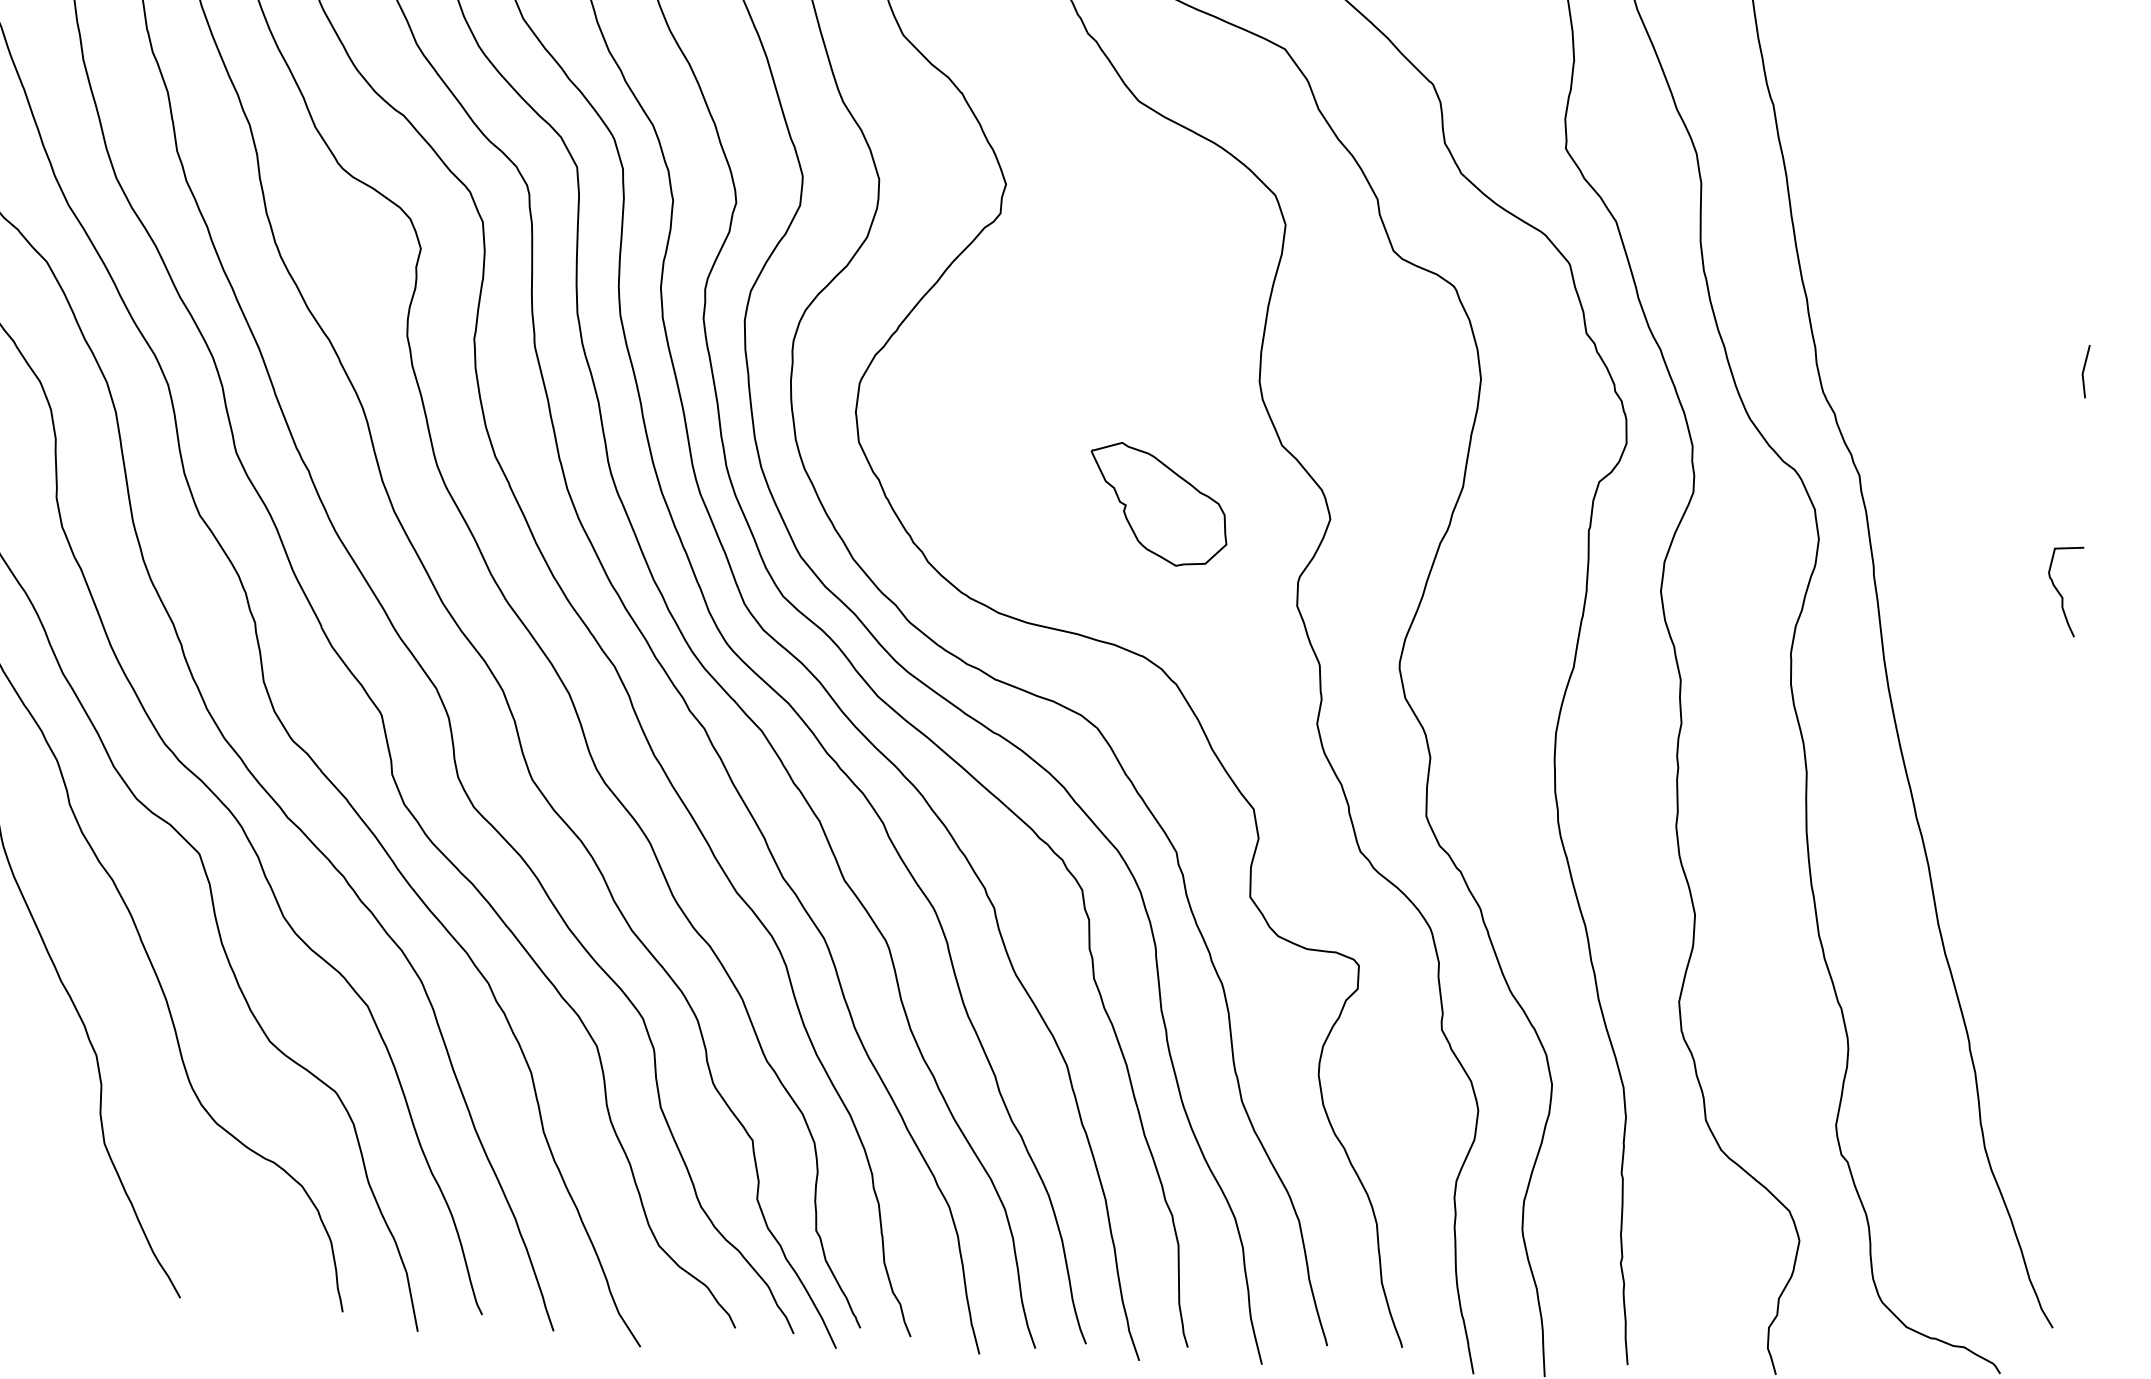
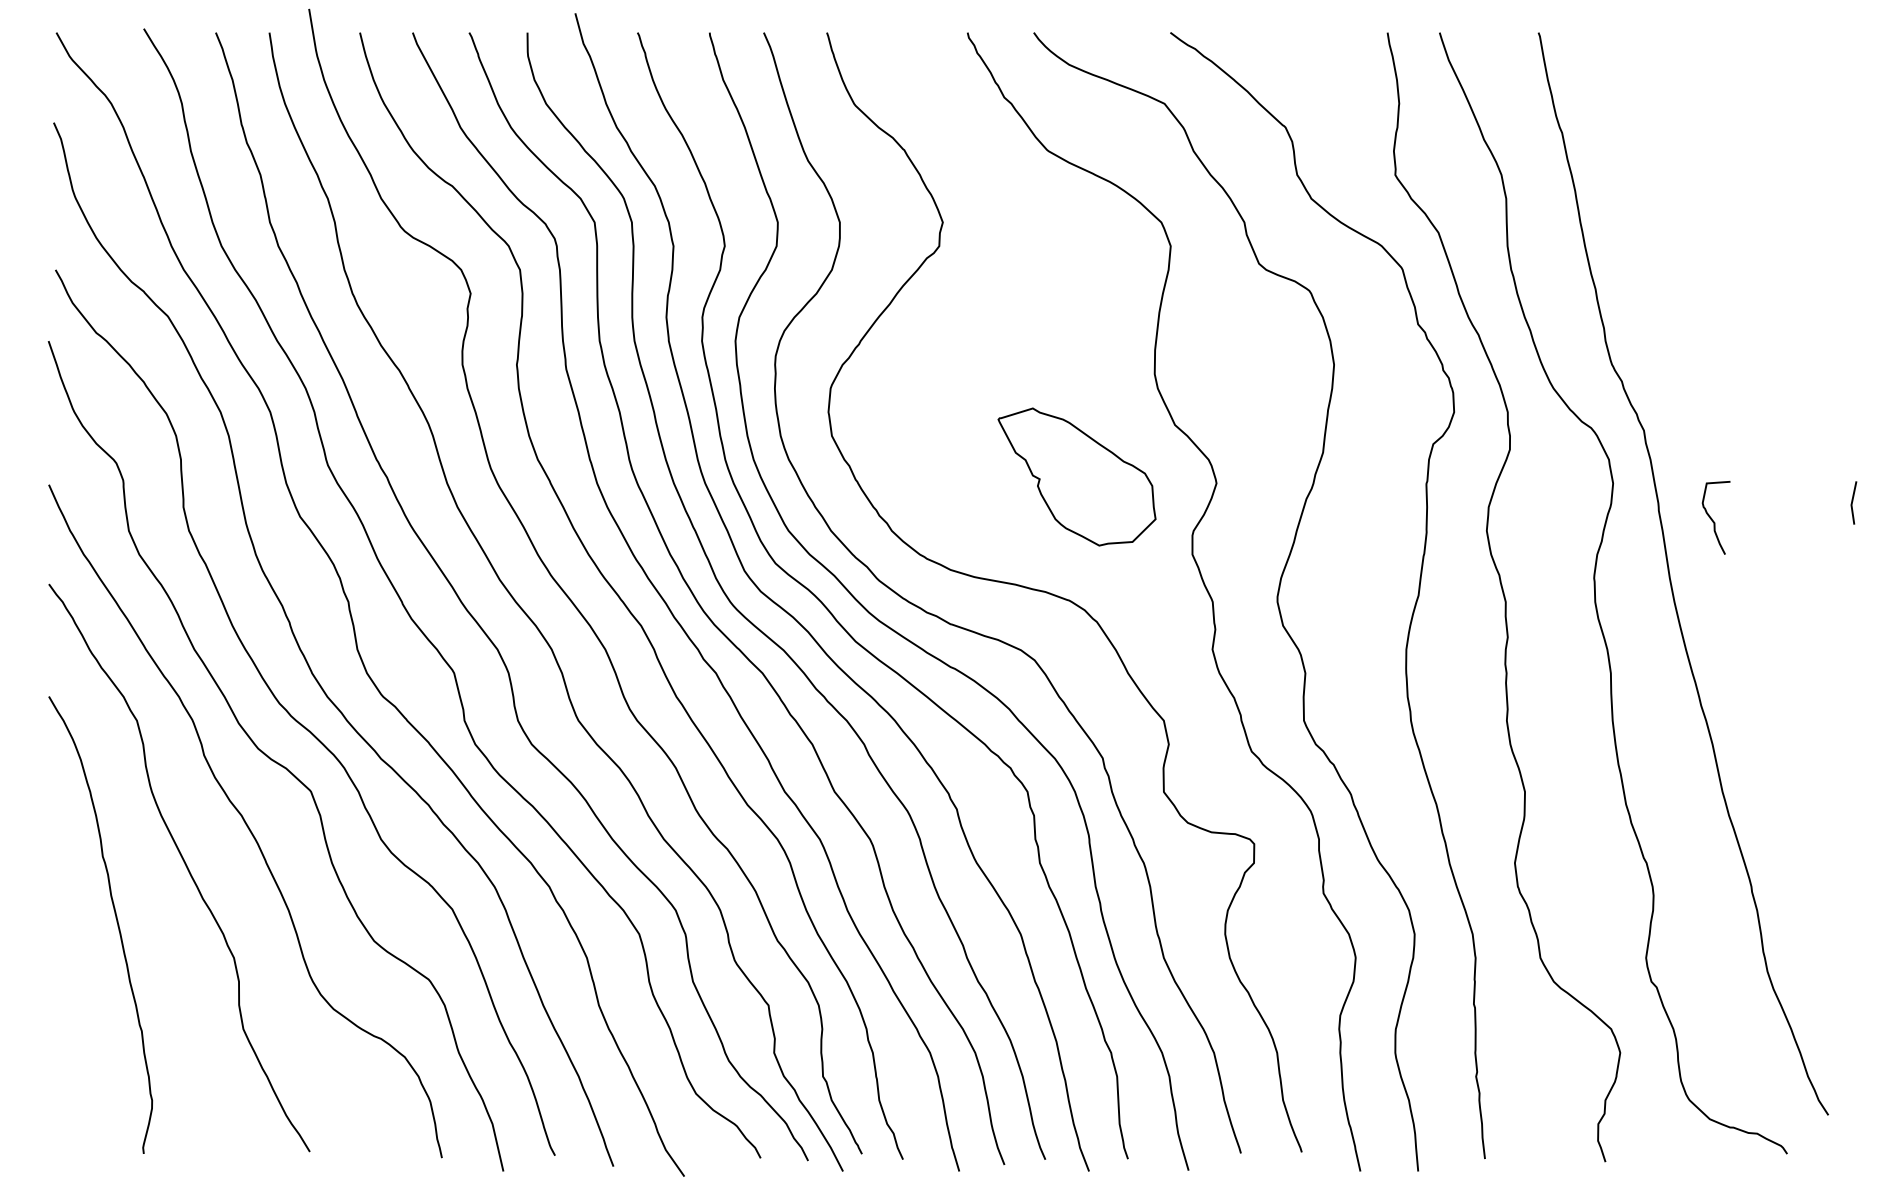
line: (2085, 369) -> (1853, 501), moved
part: (1158, 504) -> (1076, 476), size x1.4
curve: (2060, 592) -> (1712, 518), moved

